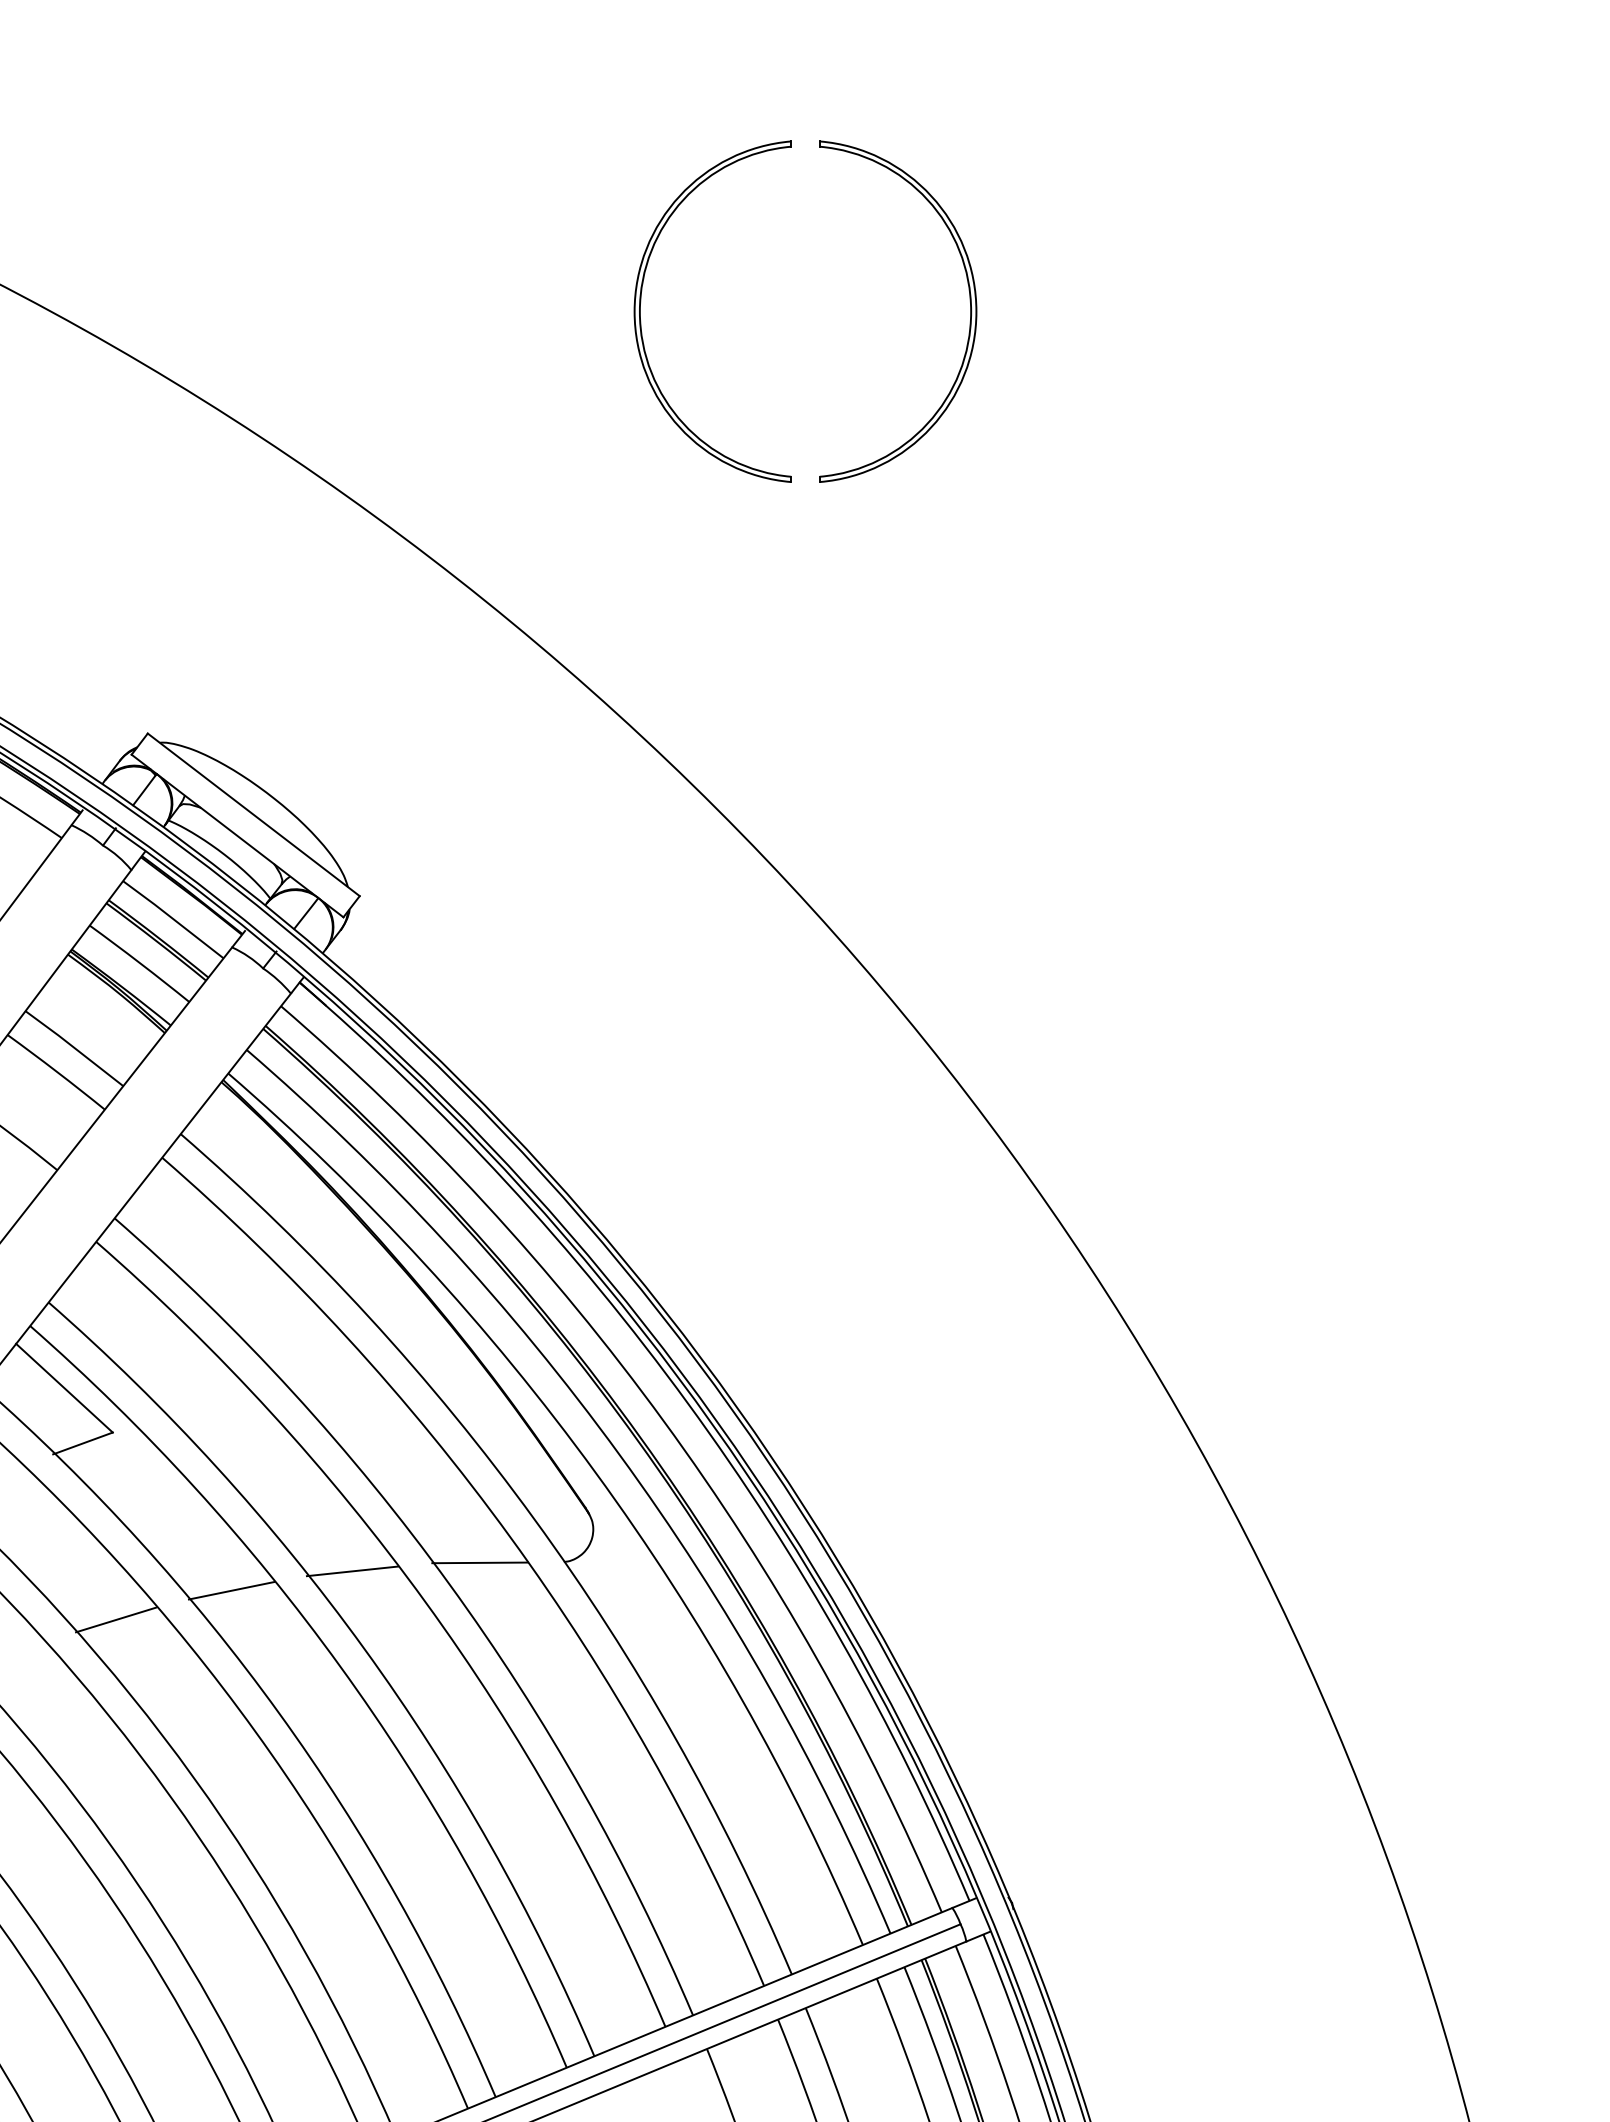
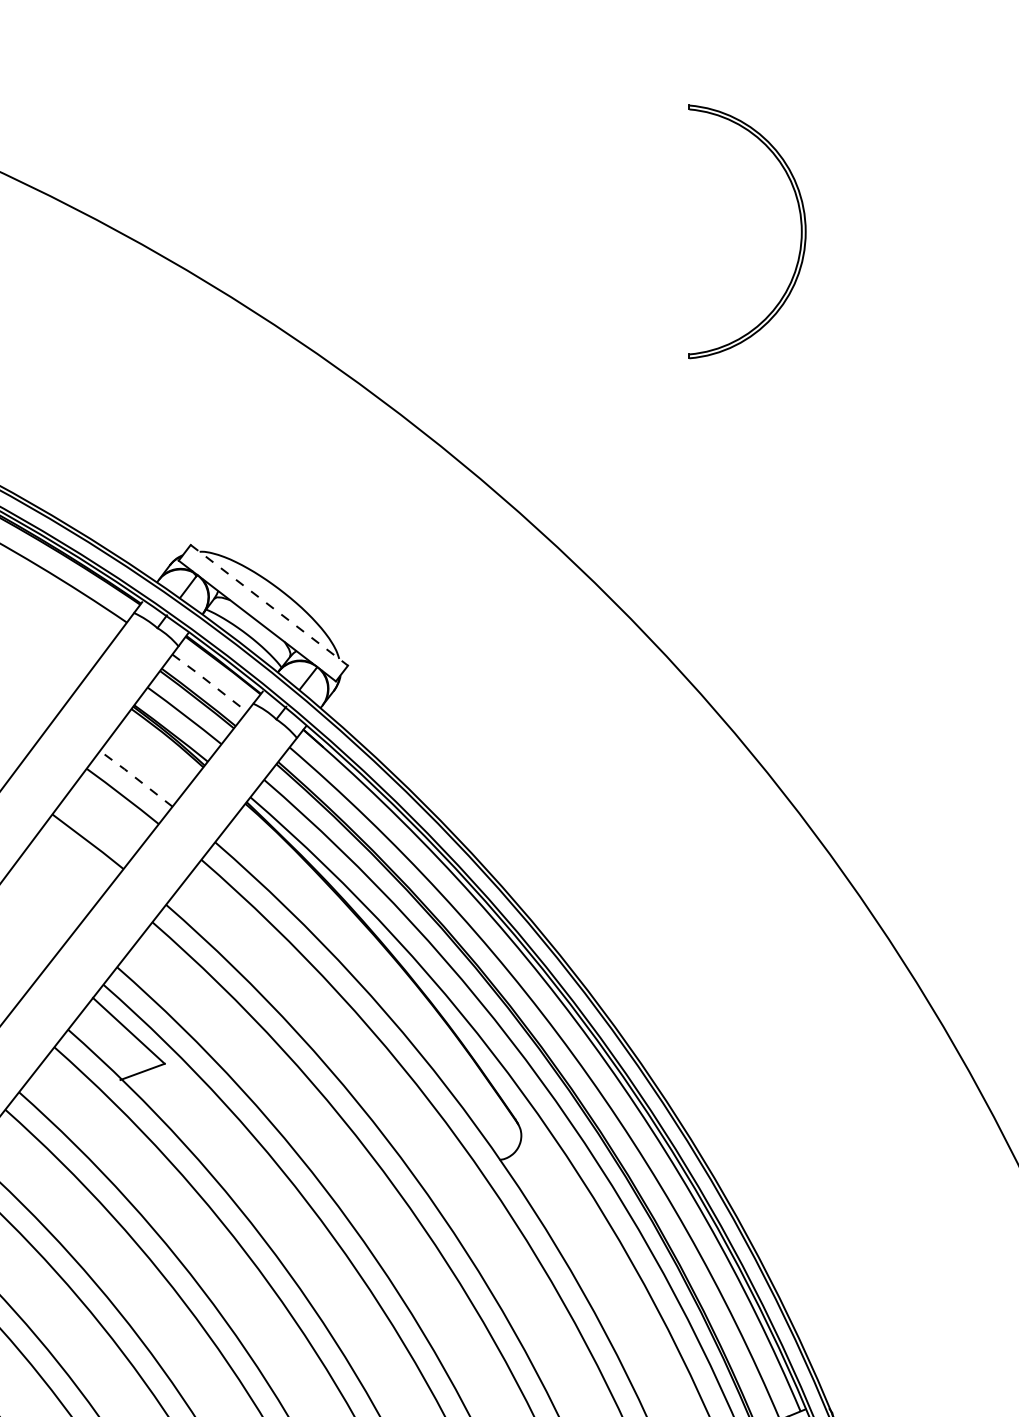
part: (641, 301) -> (557, 224), removed
line: (253, 814) -> (269, 605), solid -> dashed
line: (173, 919) -> (209, 683), solid -> dashed
line: (74, 1047) -> (136, 778), solid -> dashed
line: (480, 1562) -> (437, 1160), removed
line: (352, 1571) -> (342, 1166), removed
line: (231, 1590) -> (252, 1181), removed
line: (116, 1619) -> (167, 1202), removed

